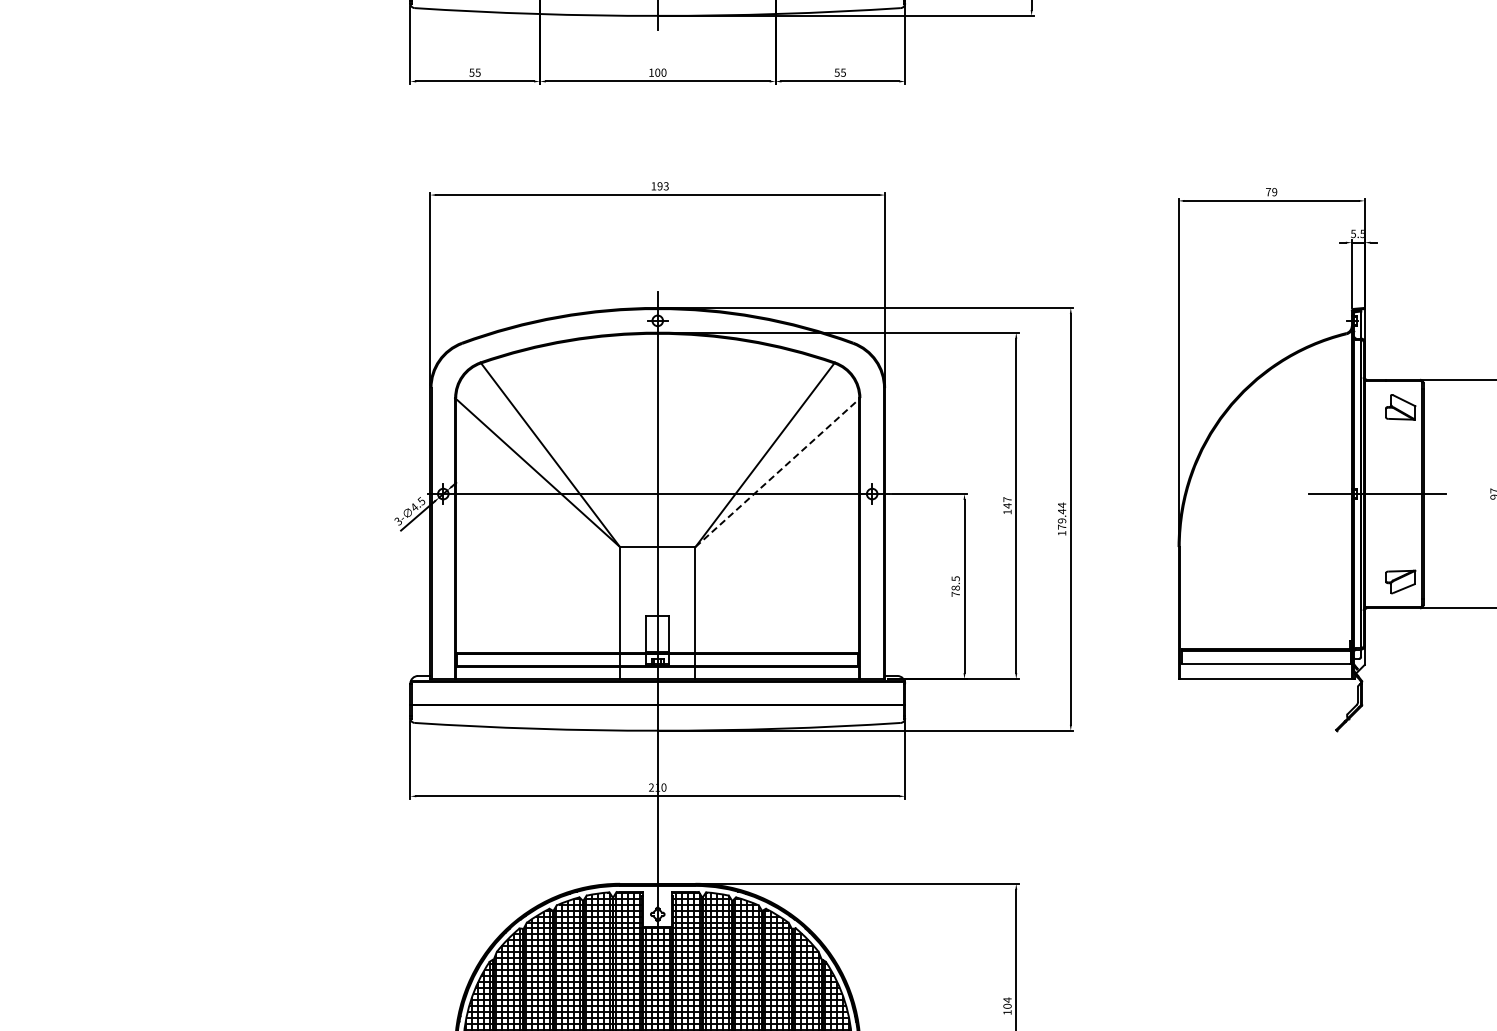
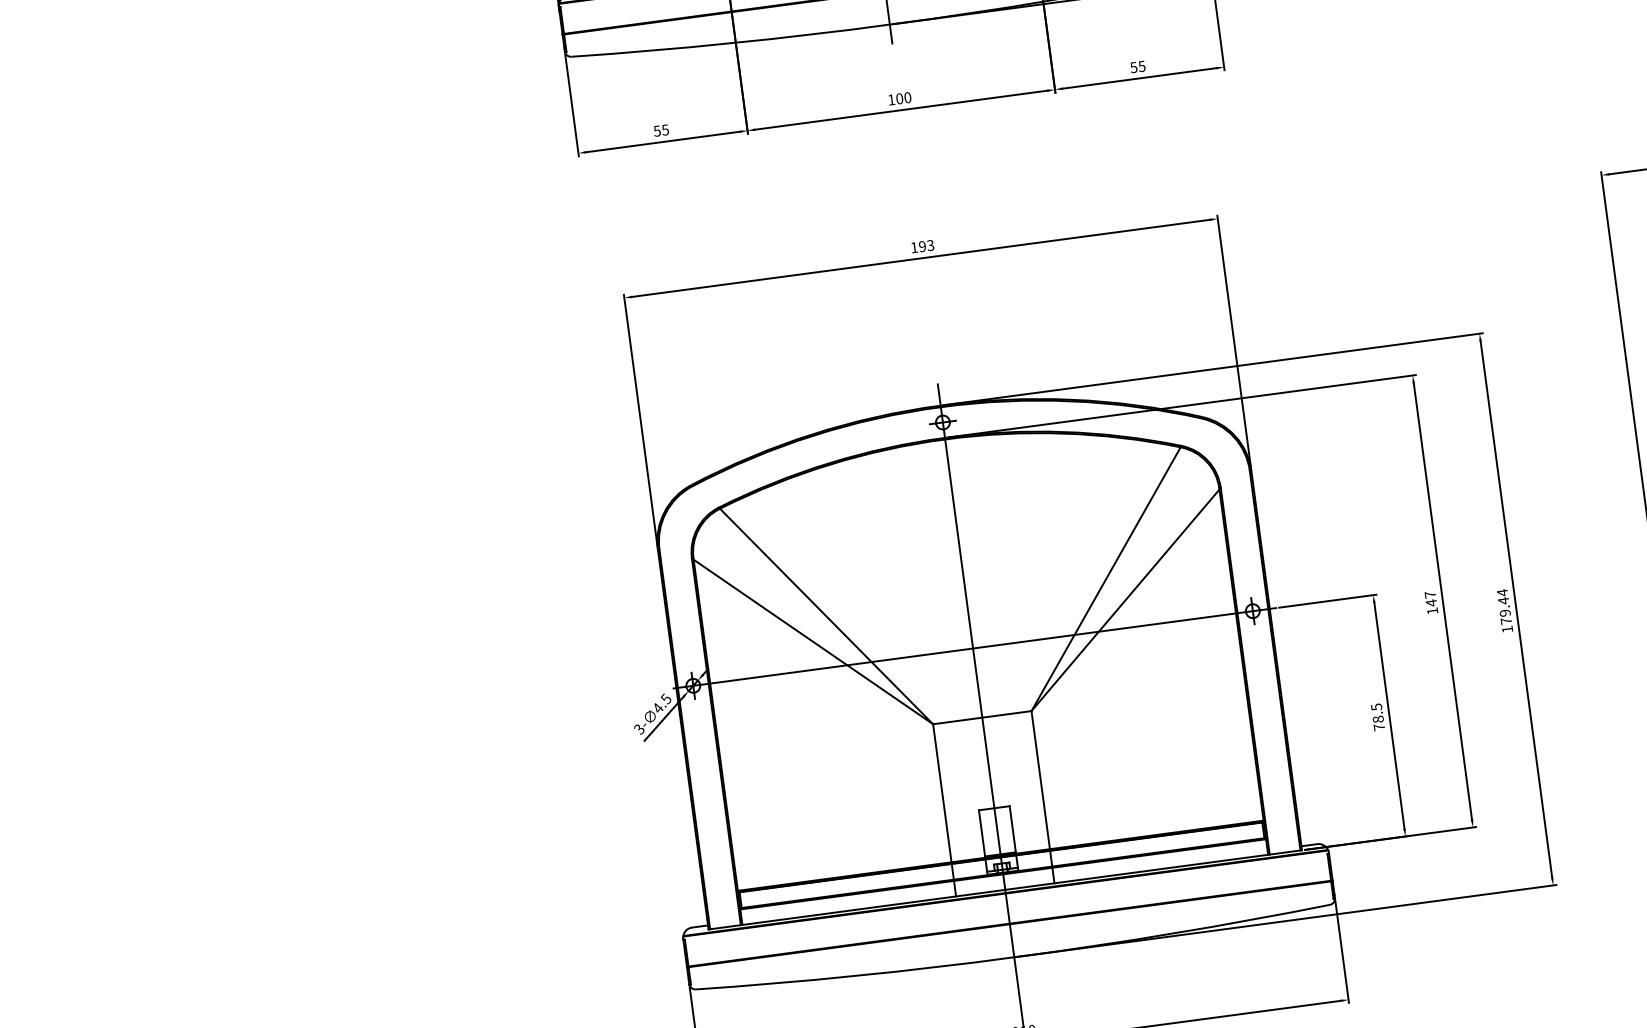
line: (778, 472) -> (1126, 599), dashed -> solid

